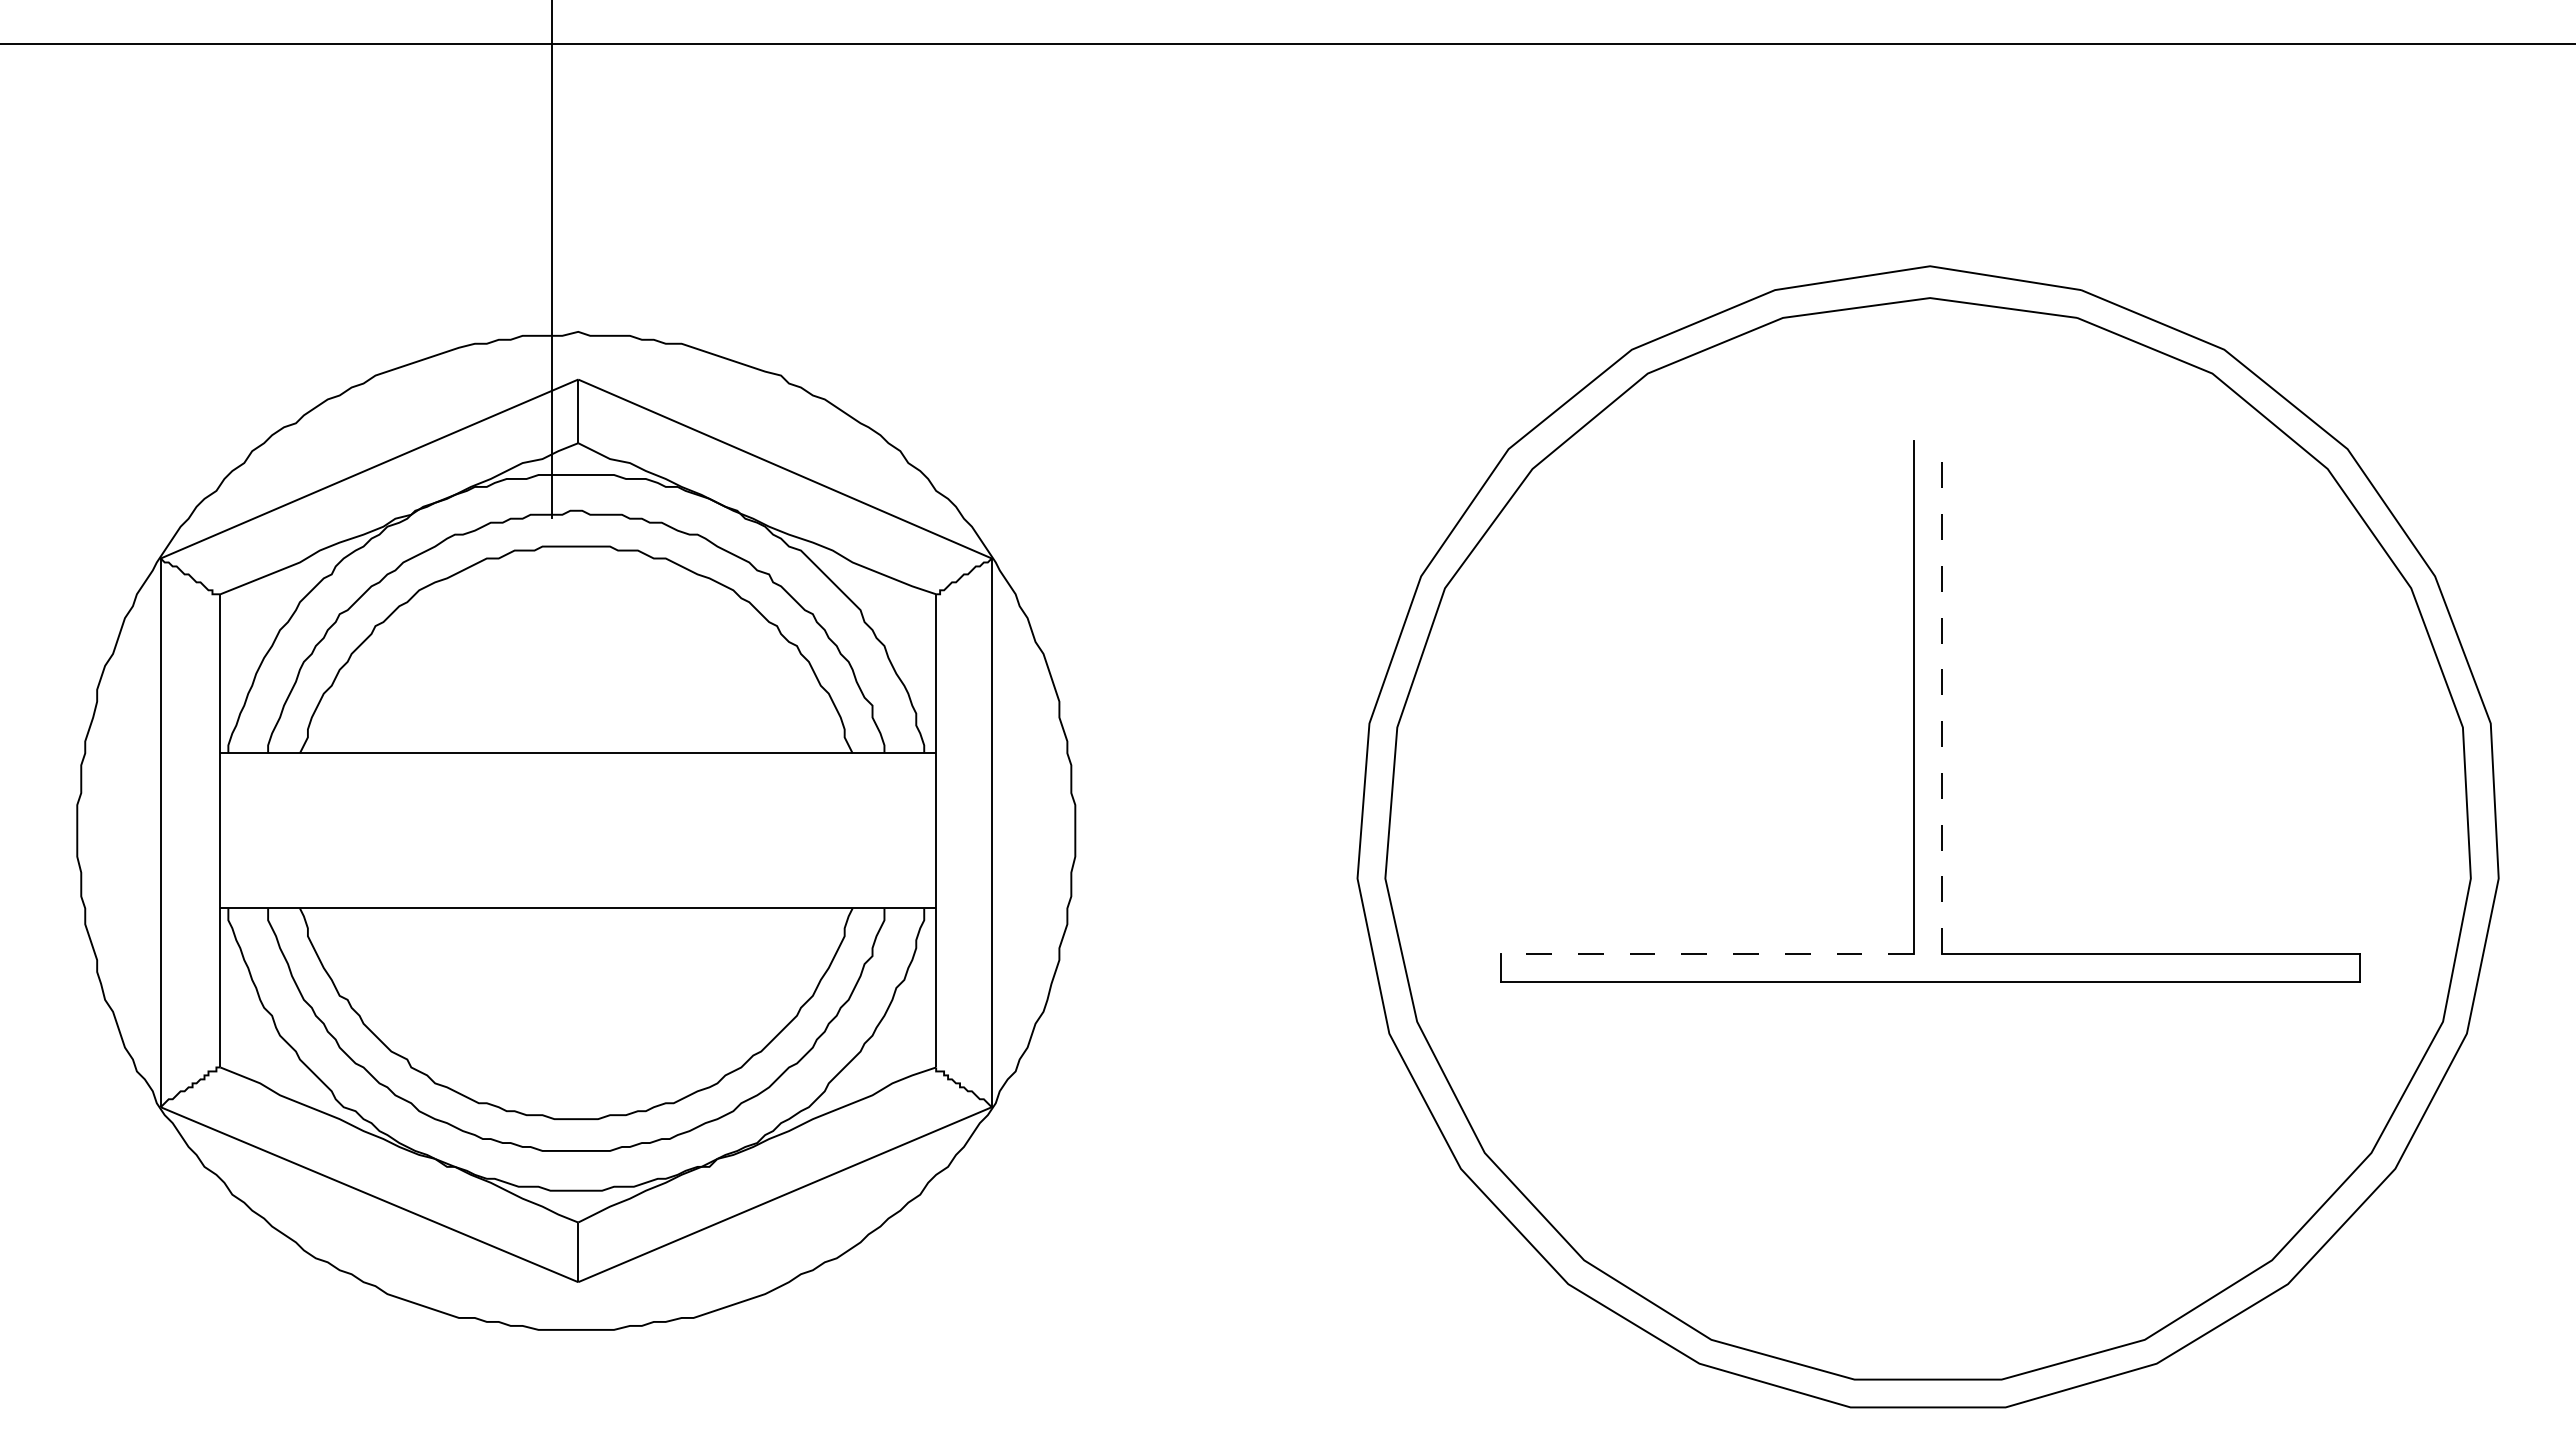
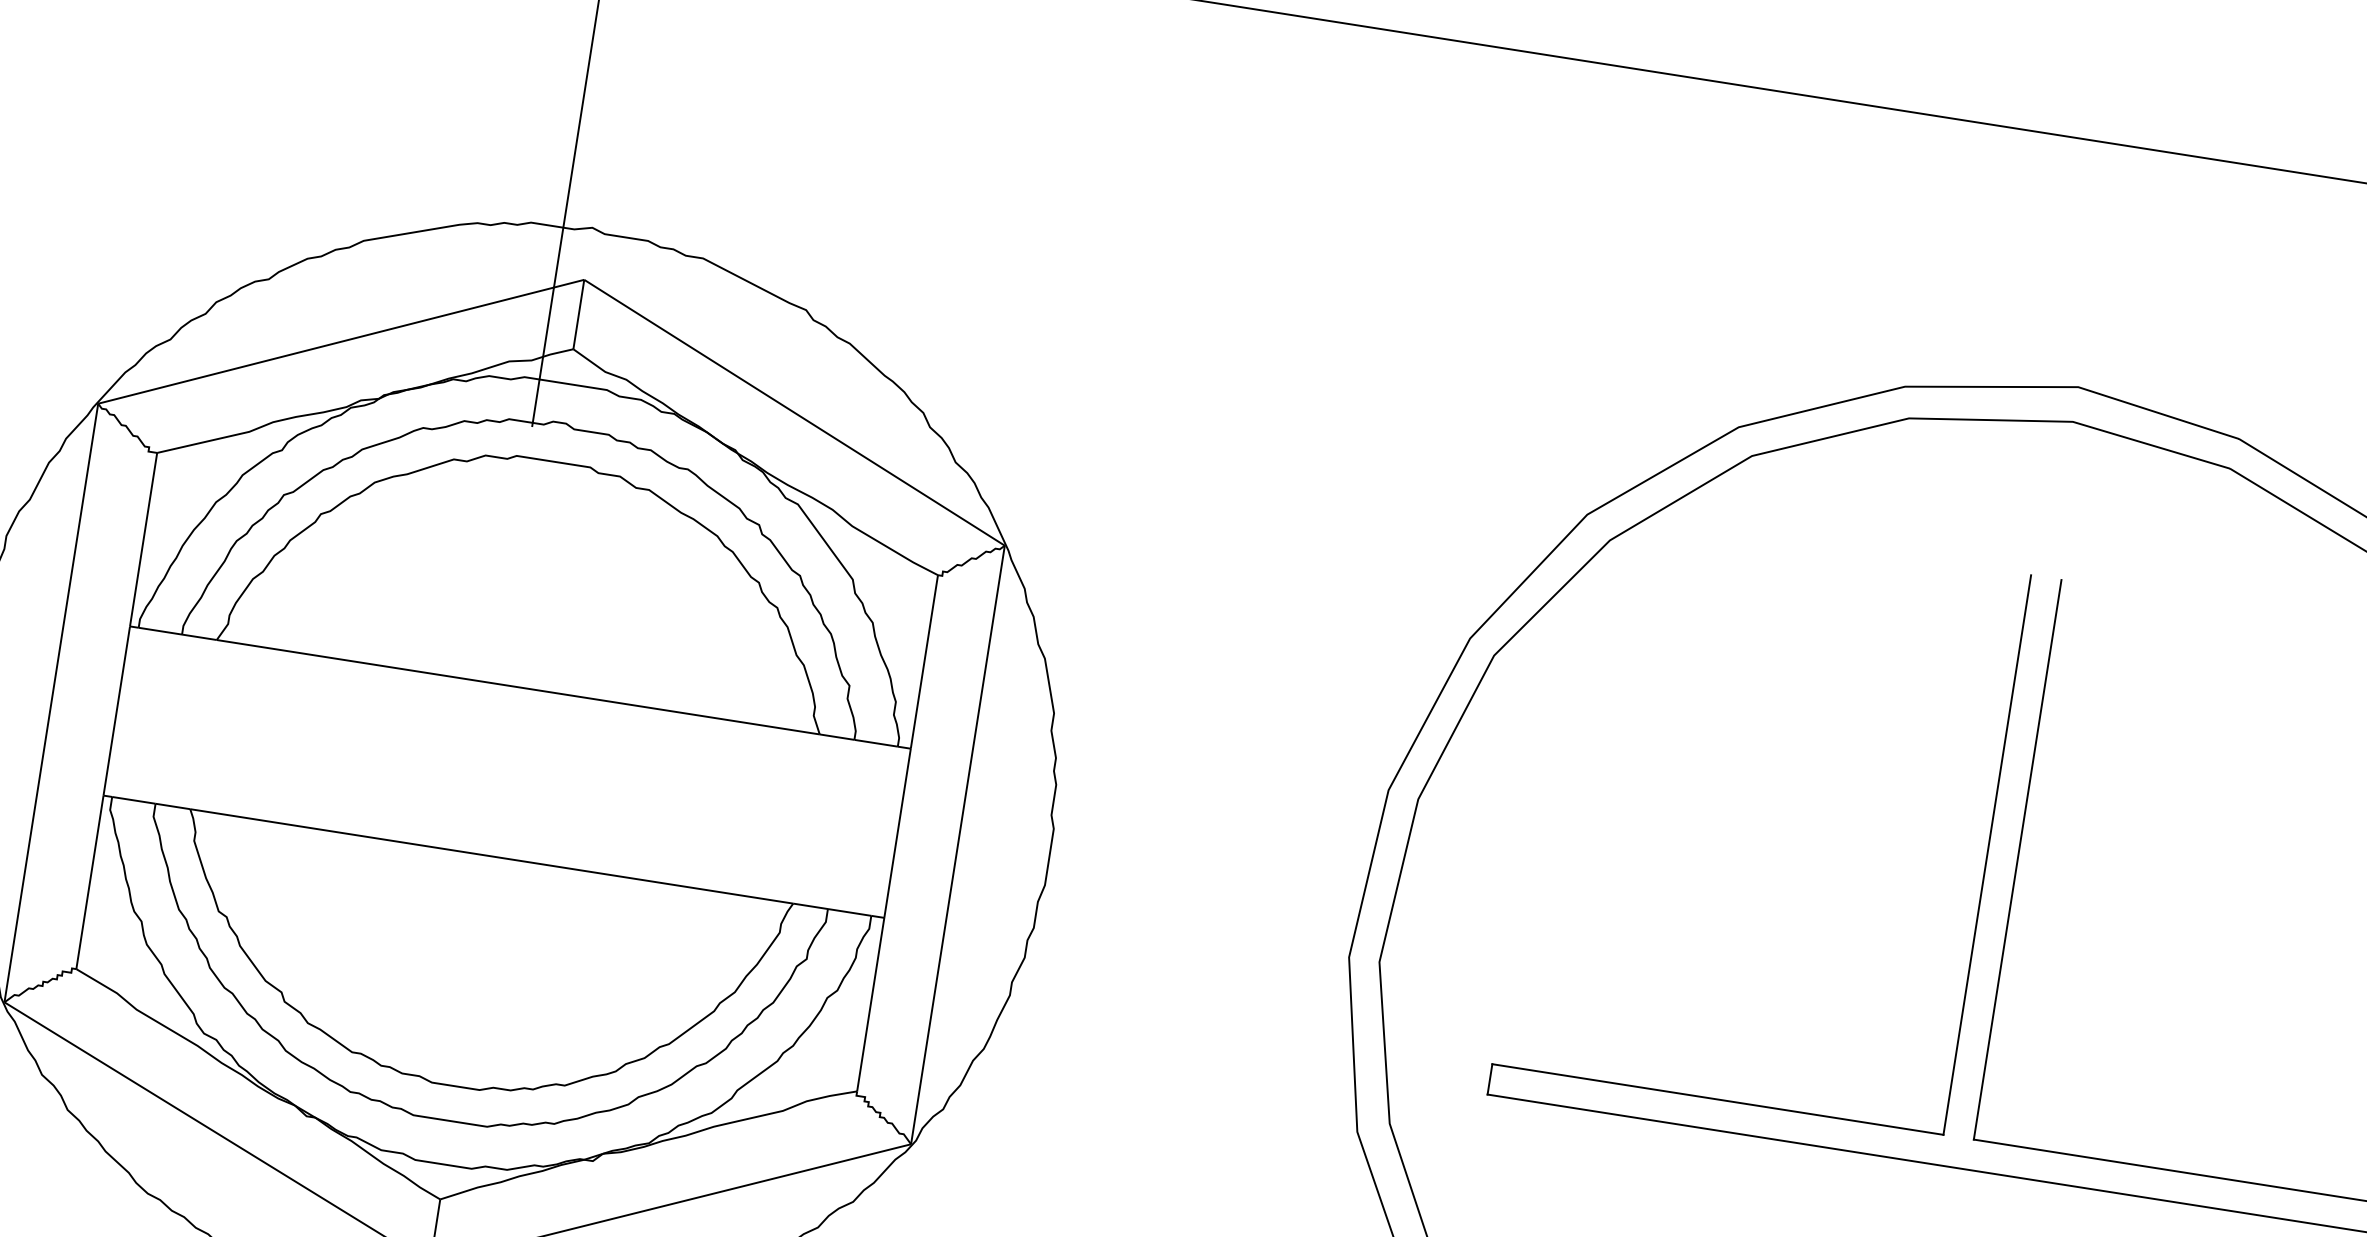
line: (1942, 697) -> (2018, 859), dashed -> solid
line: (1707, 954) -> (1717, 1099), dashed -> solid

